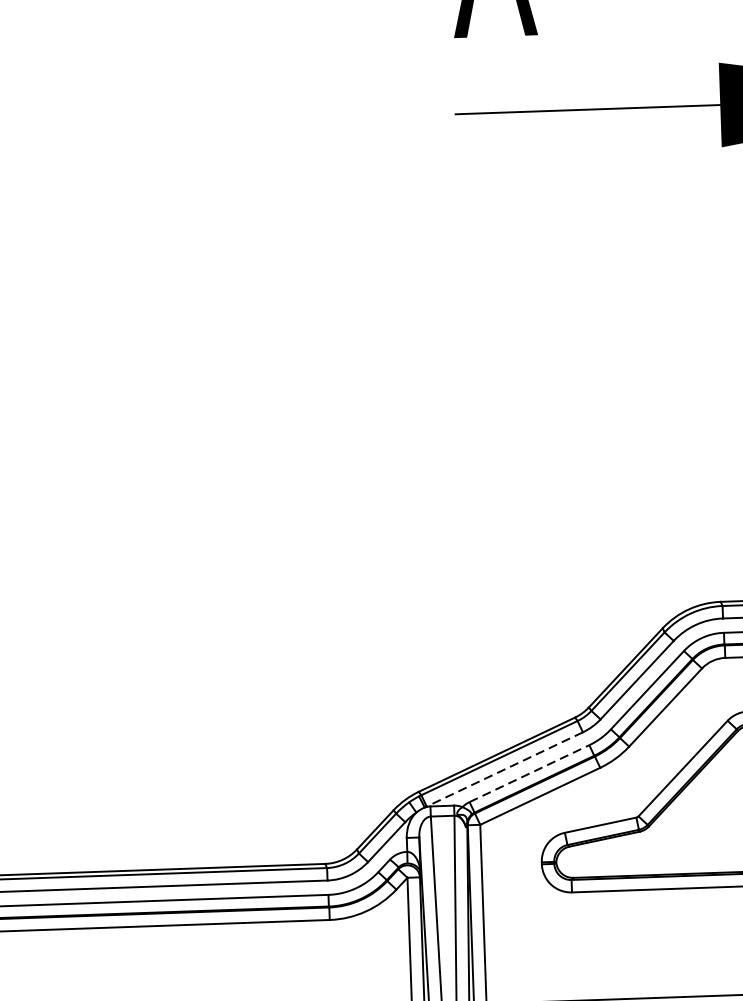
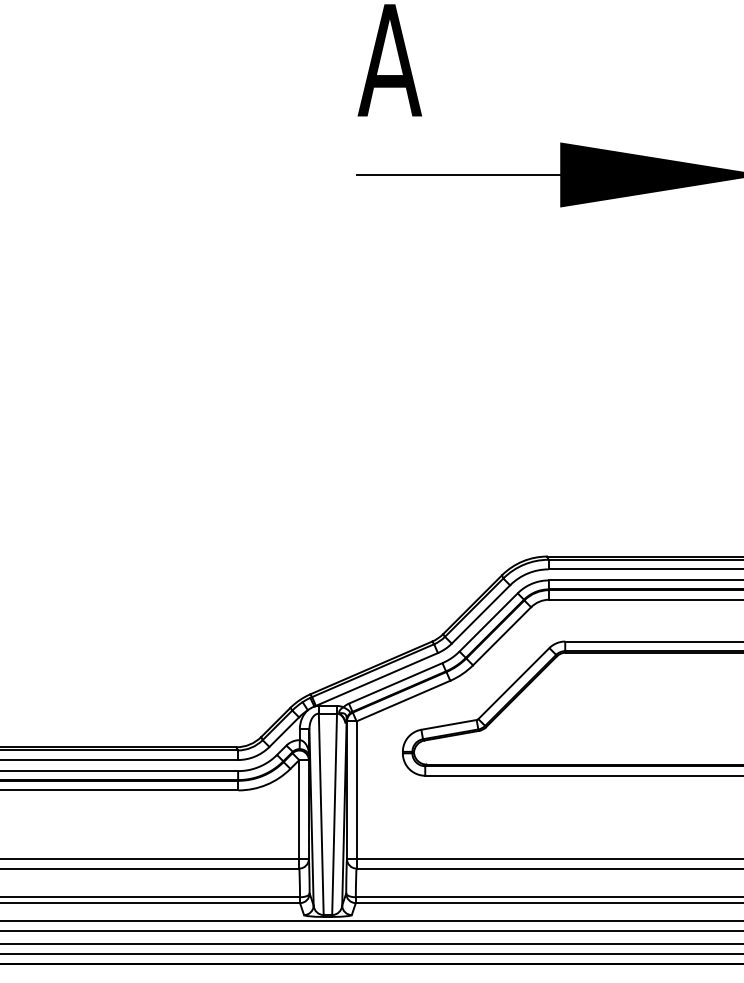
line: (504, 769) -> (376, 679), dashed -> solid
line: (529, 773) -> (395, 683), dashed -> solid

